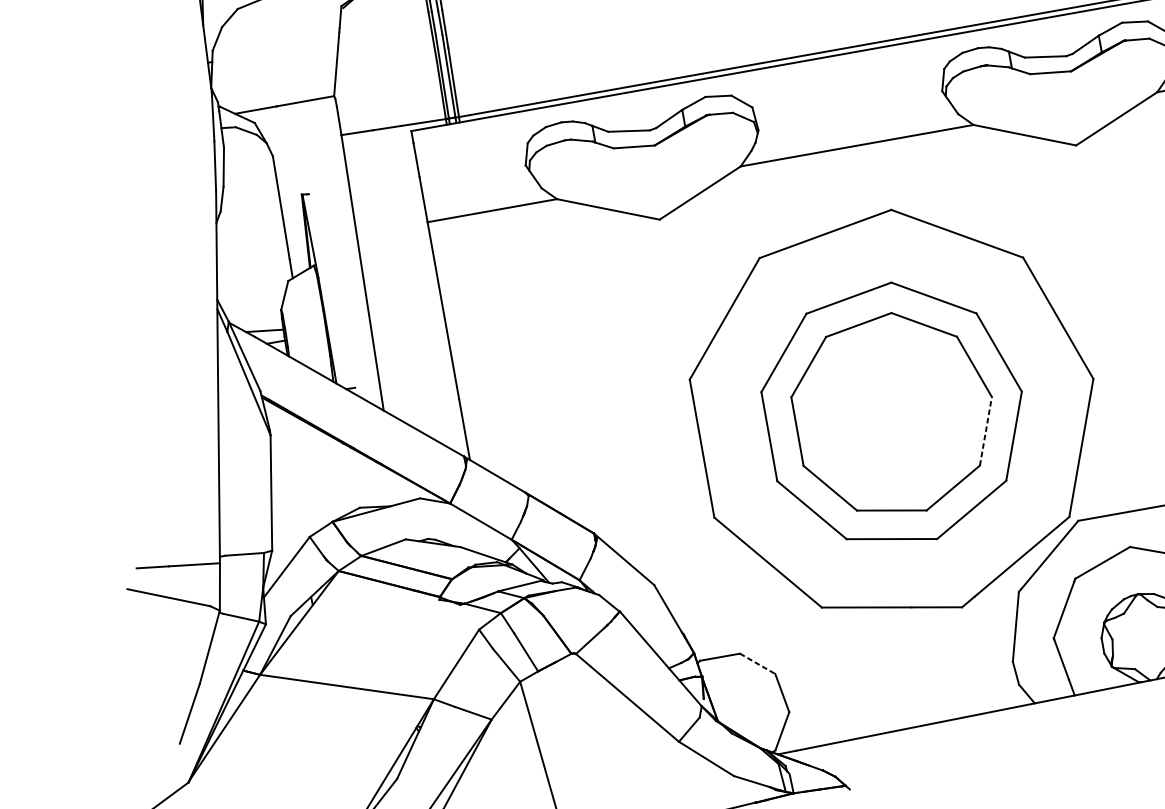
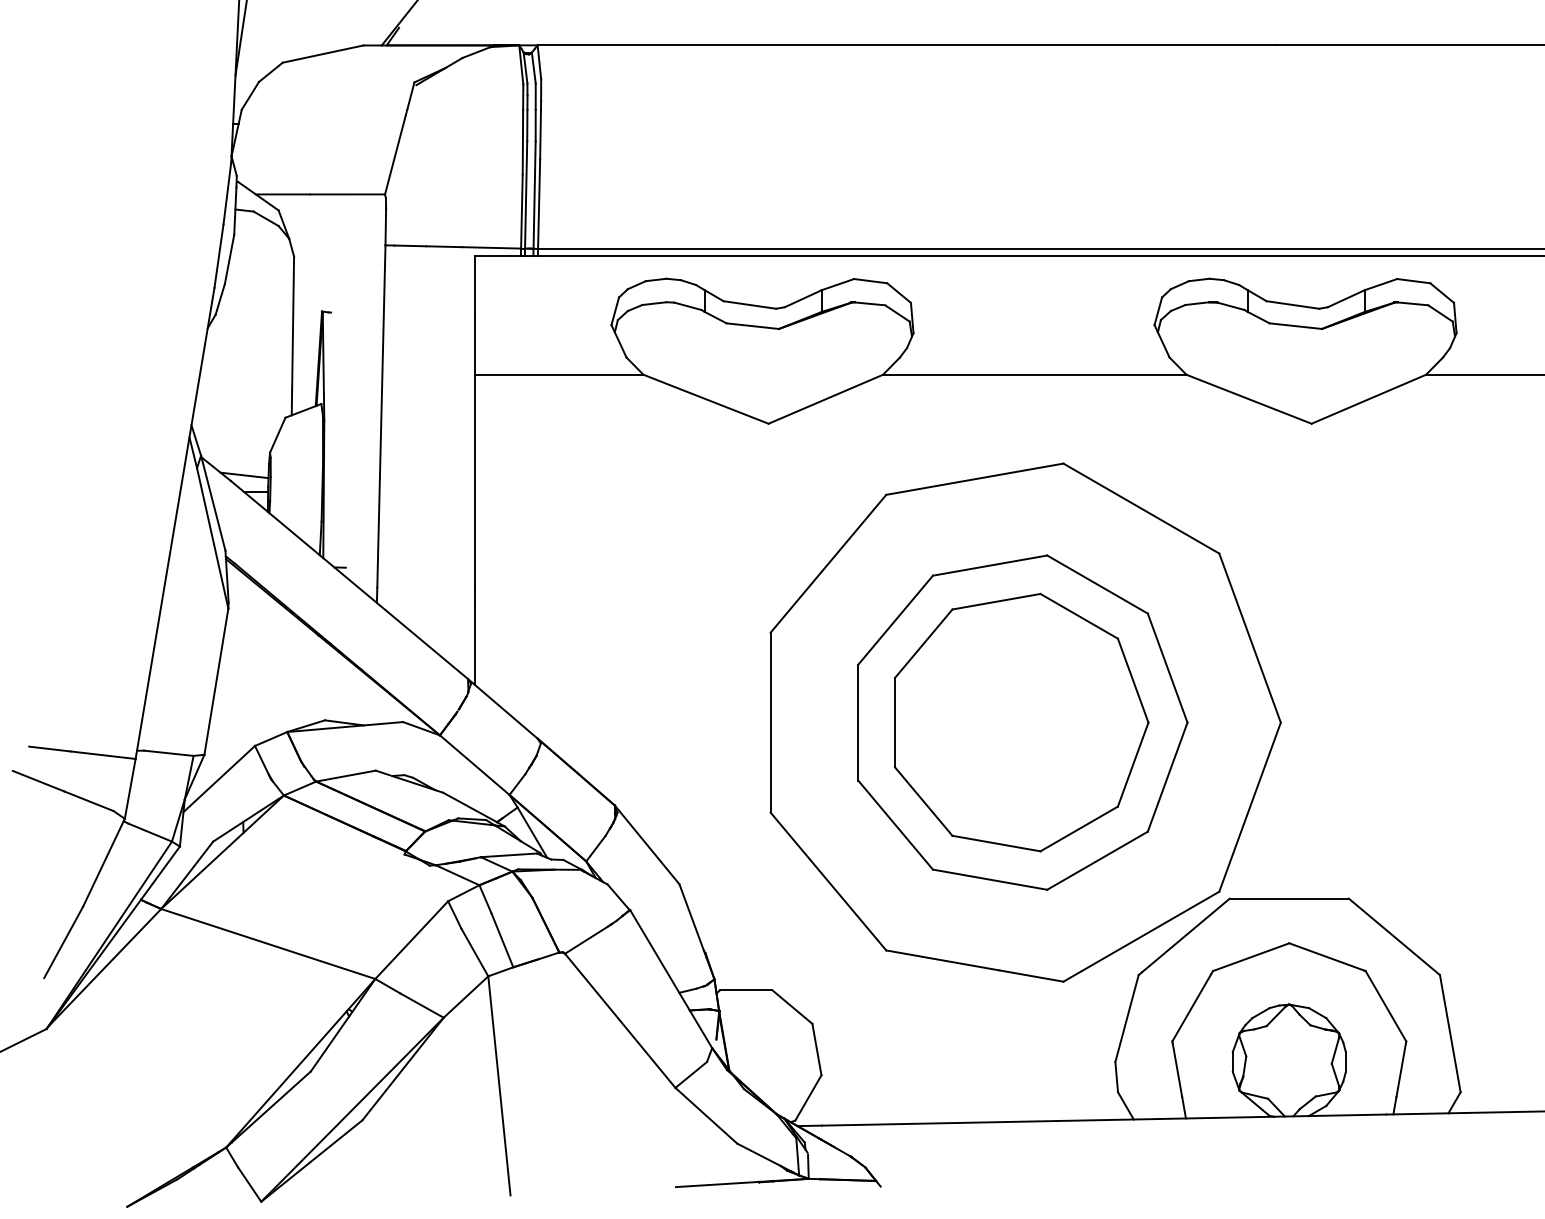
line: (986, 431) -> (1133, 764), dashed -> solid
line: (757, 664) -> (792, 1007), dashed -> solid

